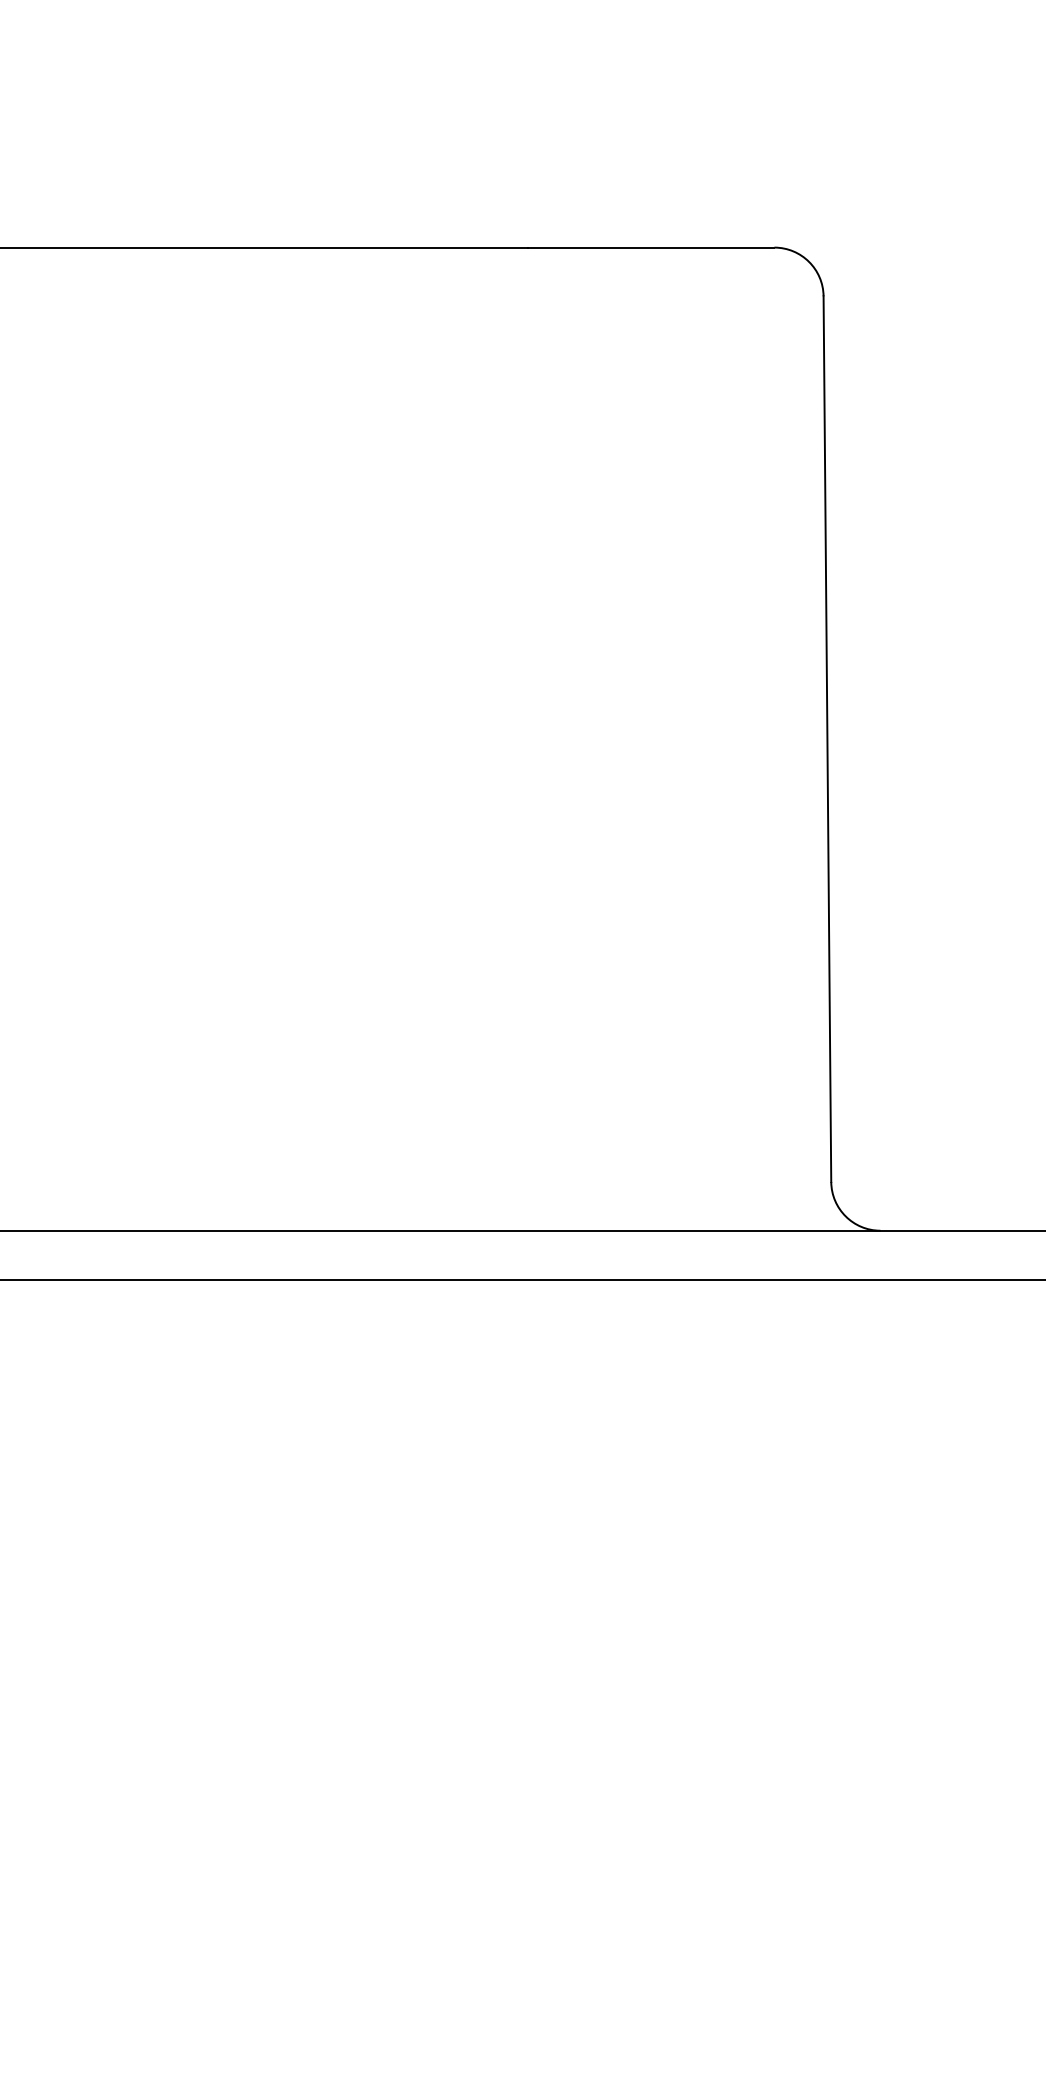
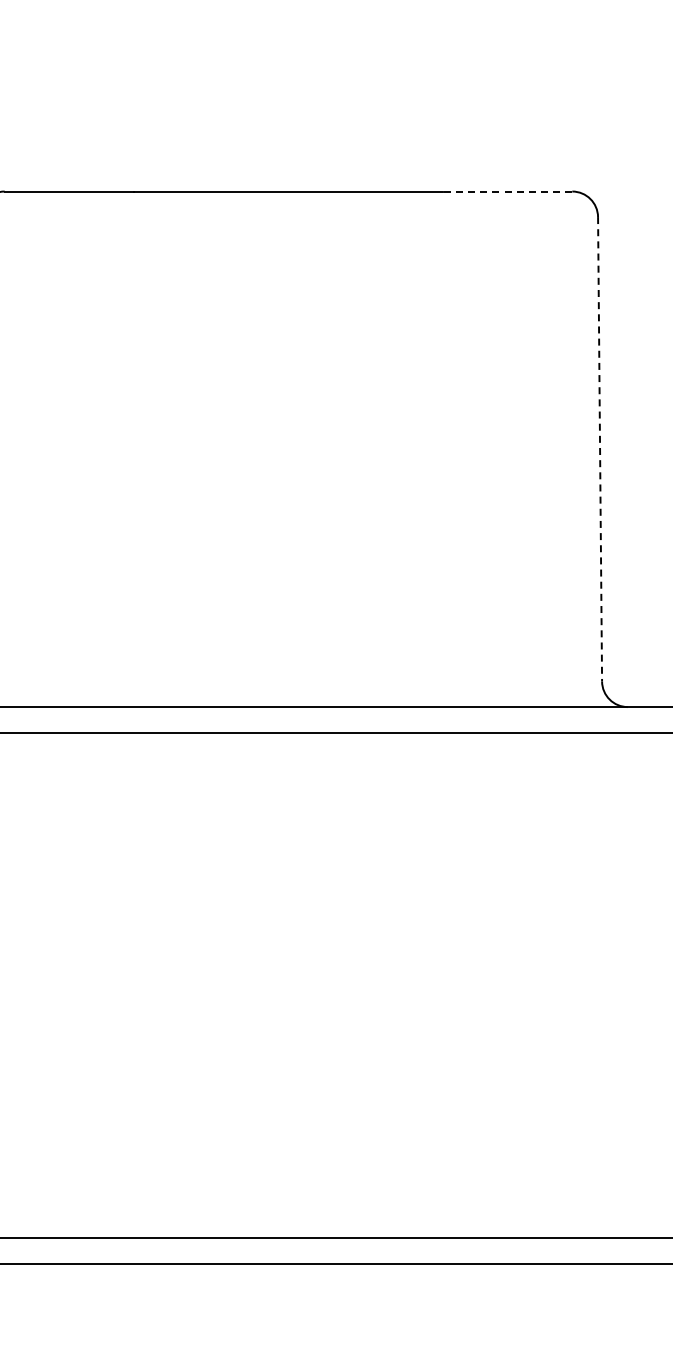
line: (650, 247) -> (507, 191), solid -> dashed
line: (828, 739) -> (600, 449), solid -> dashed

